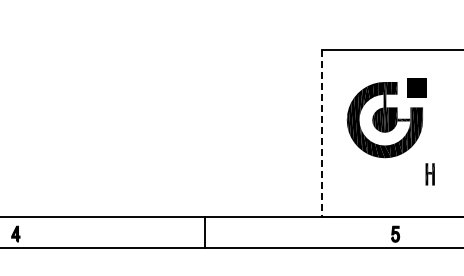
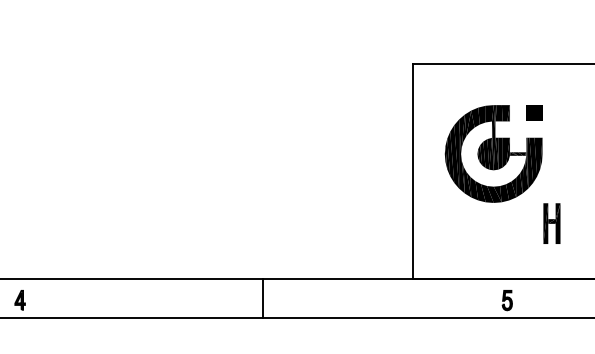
part: (416, 88) -> (534, 113), size x0.62
line: (322, 133) -> (413, 171), dashed -> solid
part: (429, 174) -> (550, 223), size x1.43

